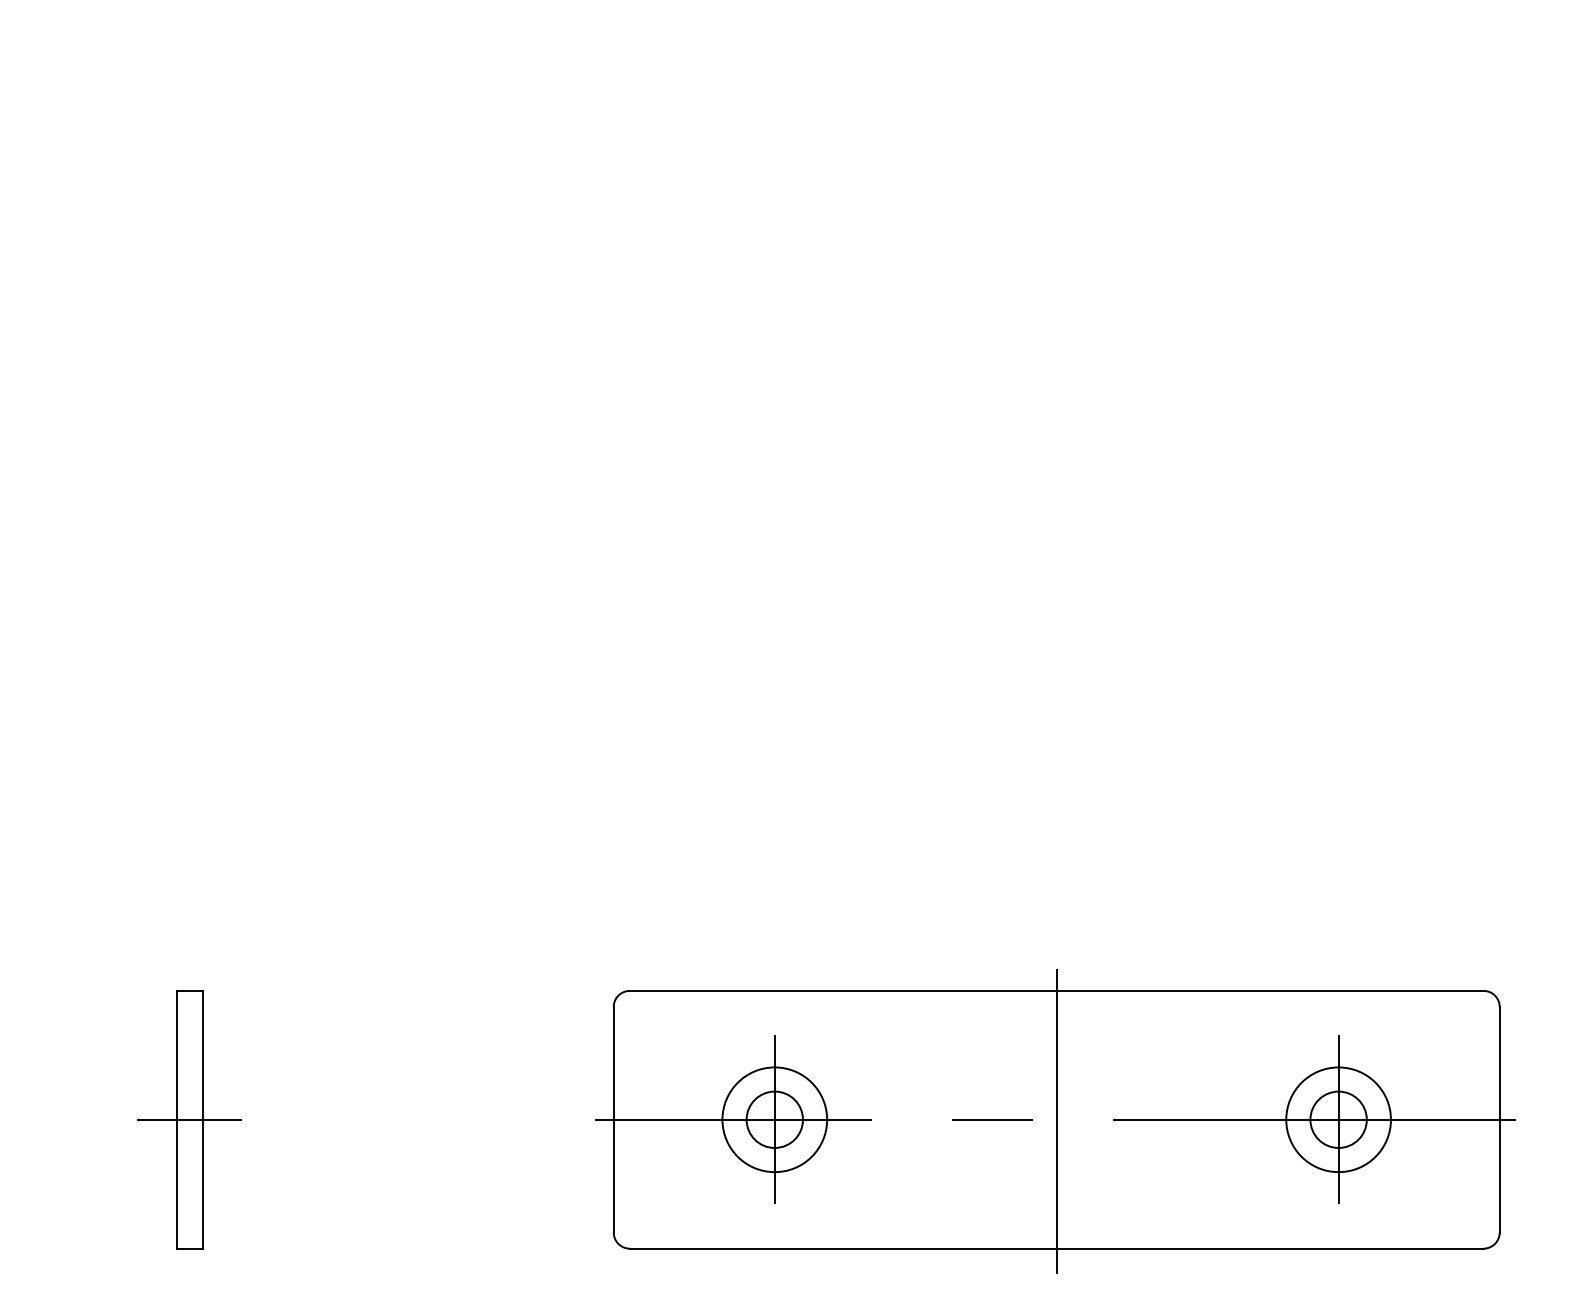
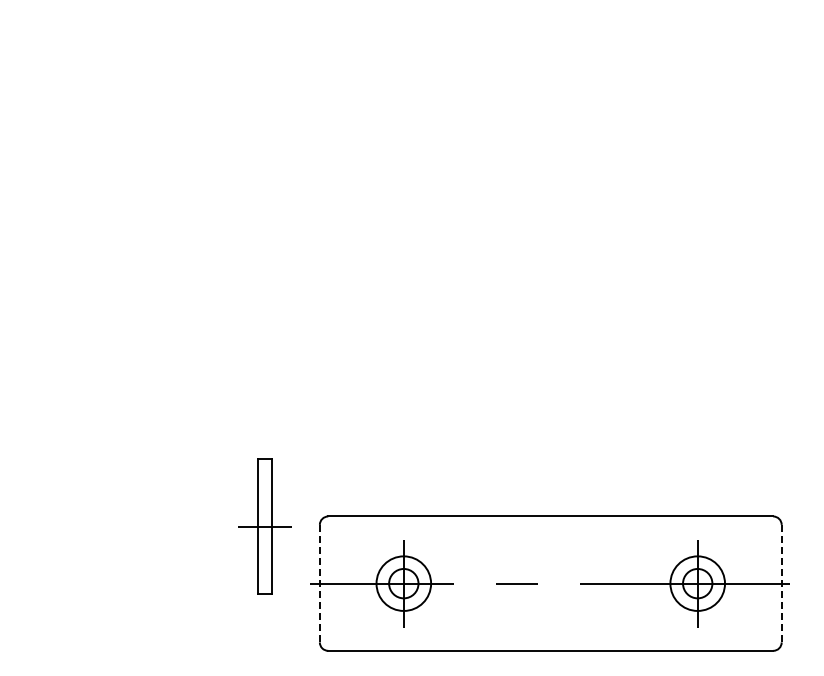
part: (189, 1119) -> (264, 526), moved
line: (613, 1119) -> (319, 583), solid -> dashed
line: (1499, 1119) -> (781, 583), solid -> dashed
line: (1056, 1121) -> (550, 584), removed

